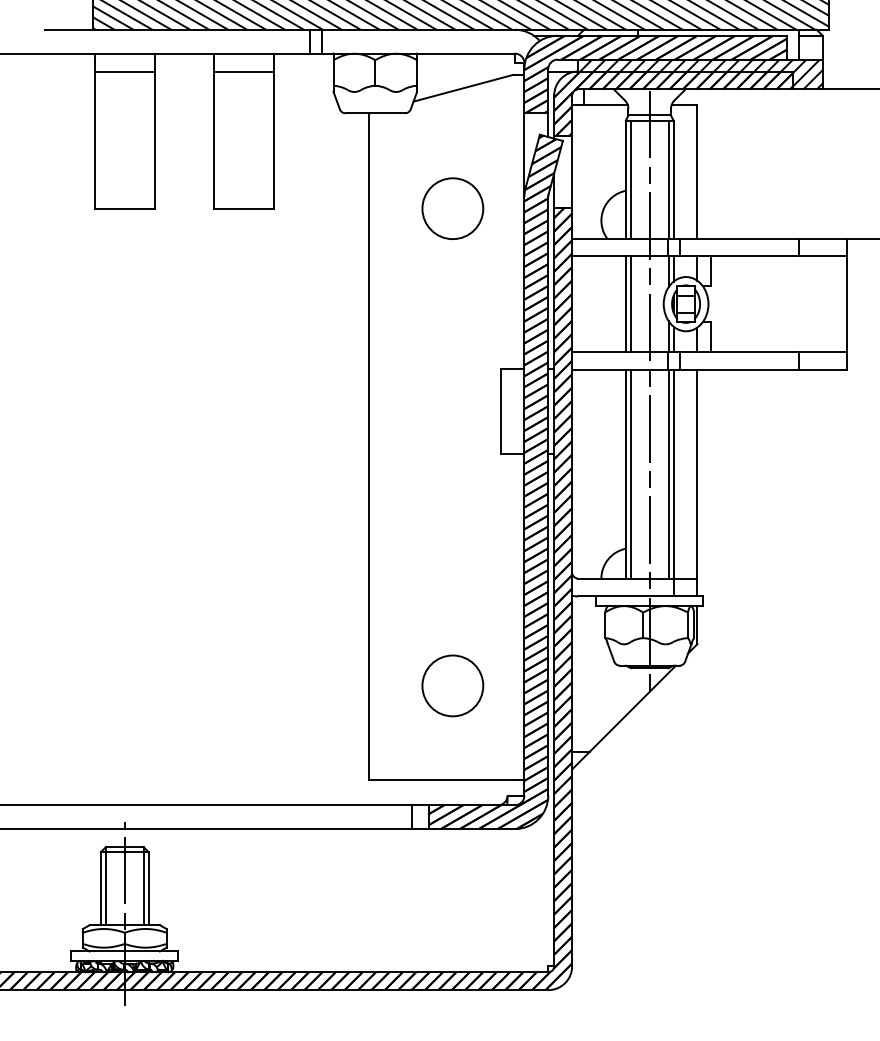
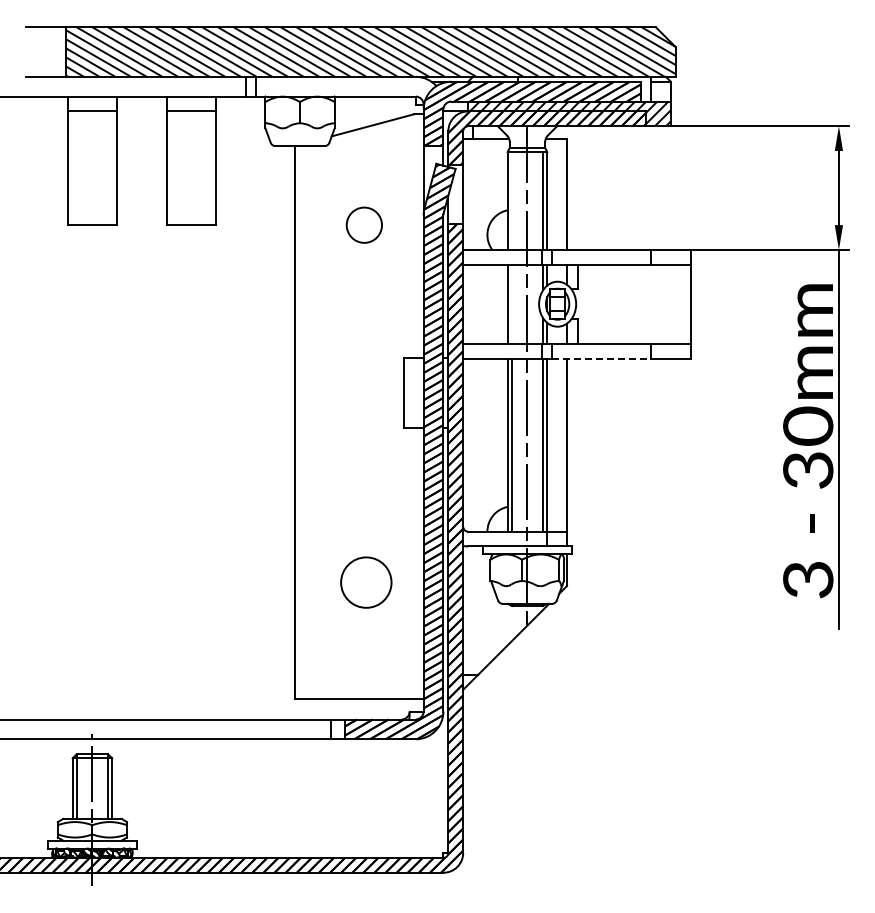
line: (630, 179) -> (511, 200), removed
circle: (453, 209) -> (364, 225), size x0.7
line: (630, 303) -> (511, 303), removed
line: (740, 369) -> (602, 358), solid -> dashed
circle: (453, 685) -> (366, 582), moved

